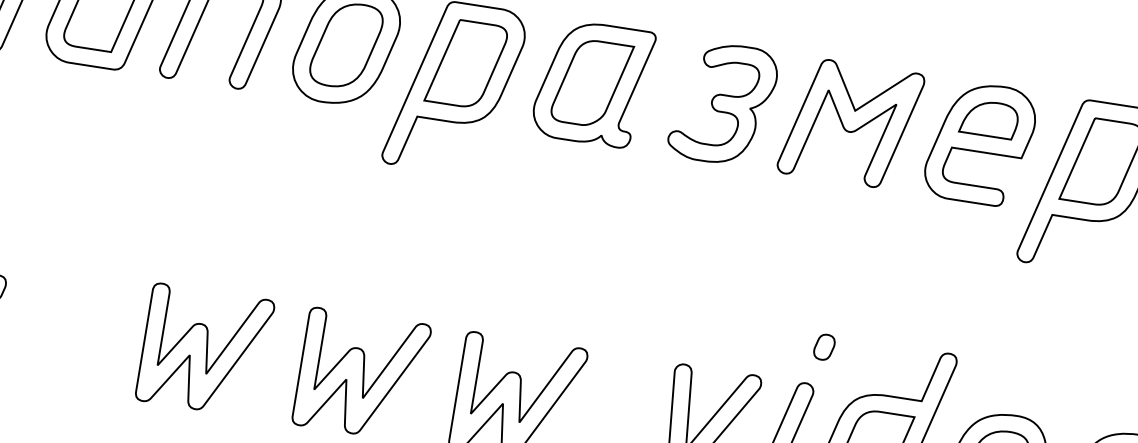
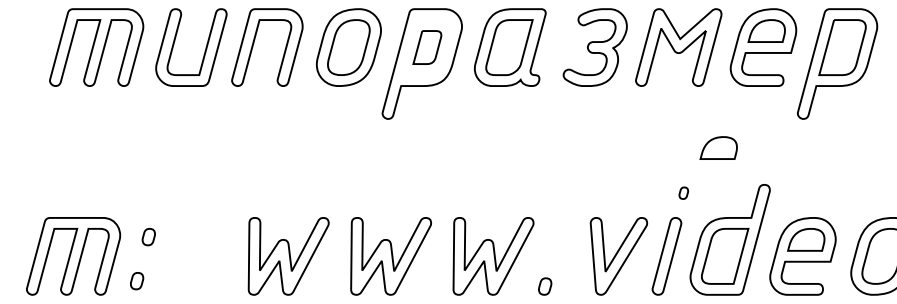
part: (466, 63) -> (427, 47), size x0.6
part: (888, 285) -> (718, 147), added
part: (823, 347) -> (683, 193), size x0.7

